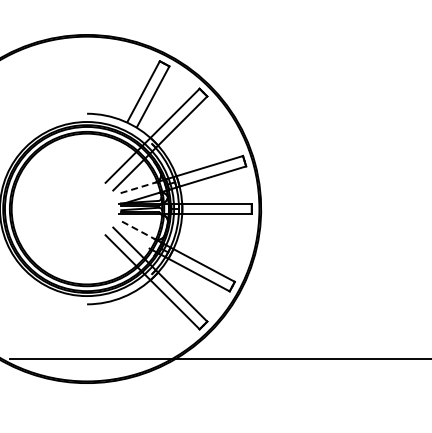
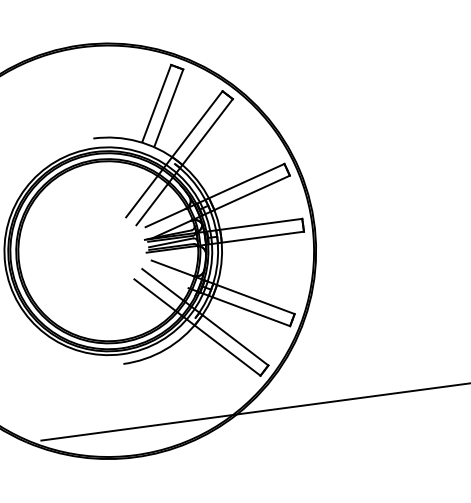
line: (138, 187) -> (165, 217), dashed -> solid
line: (138, 230) -> (172, 268), dashed -> solid

